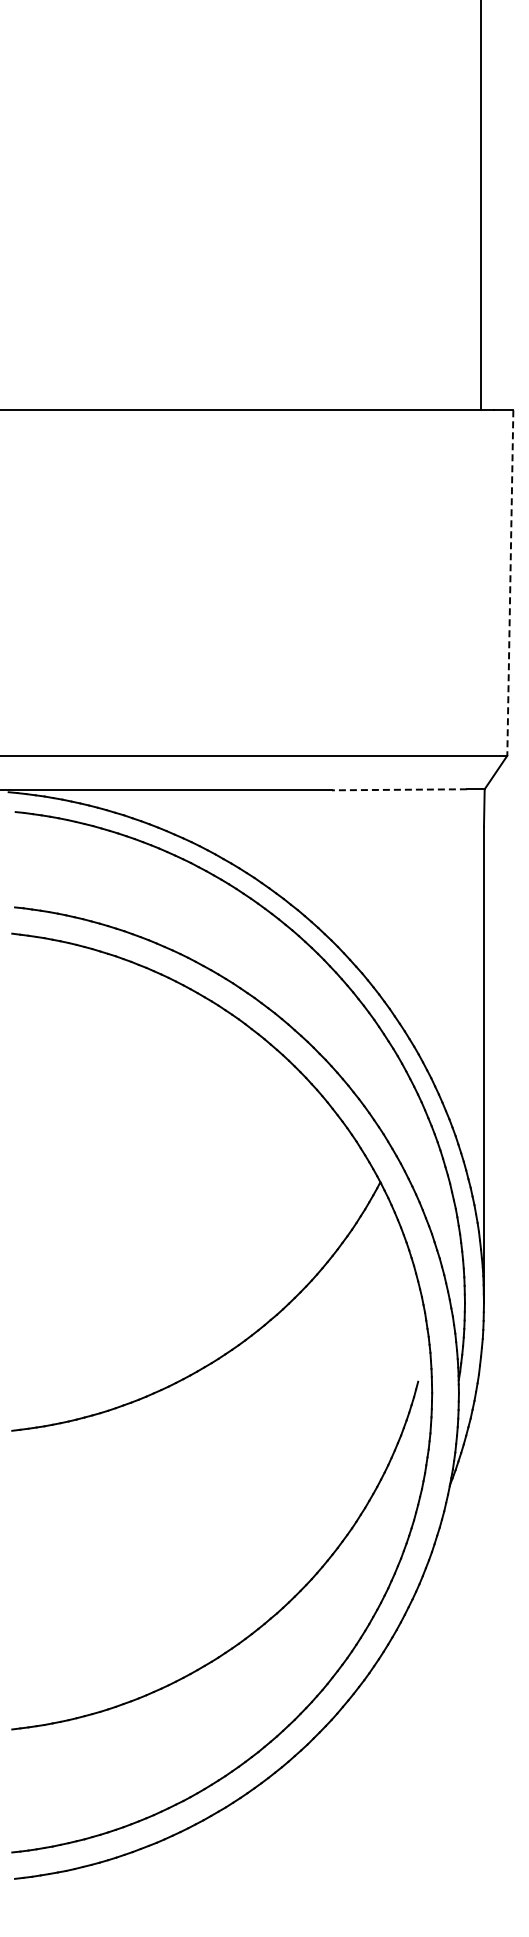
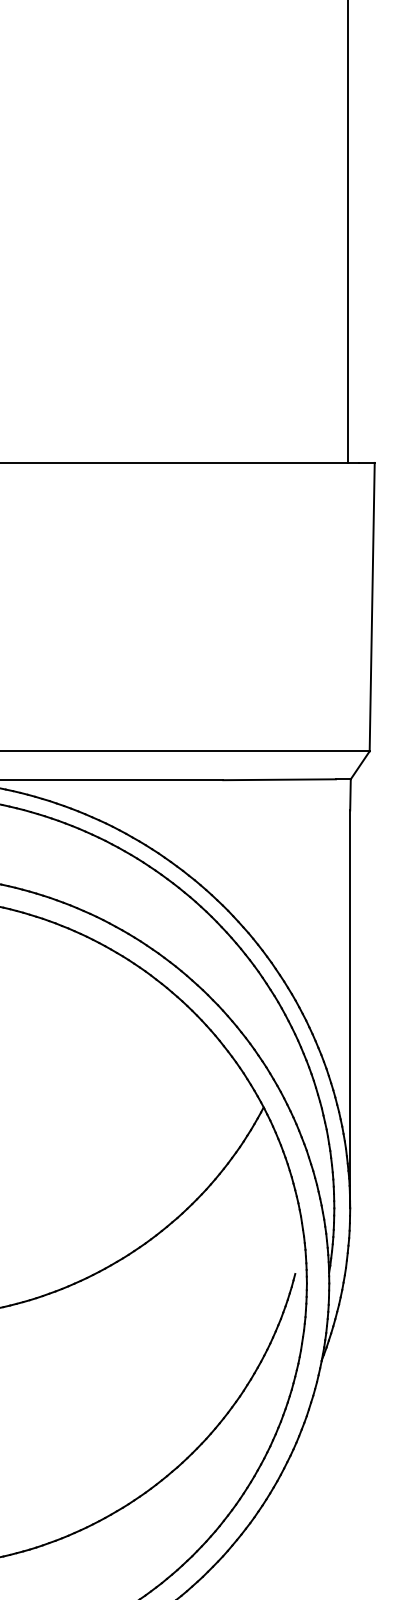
line: (510, 583) -> (372, 607), dashed -> solid
line: (398, 789) -> (278, 779), dashed -> solid

